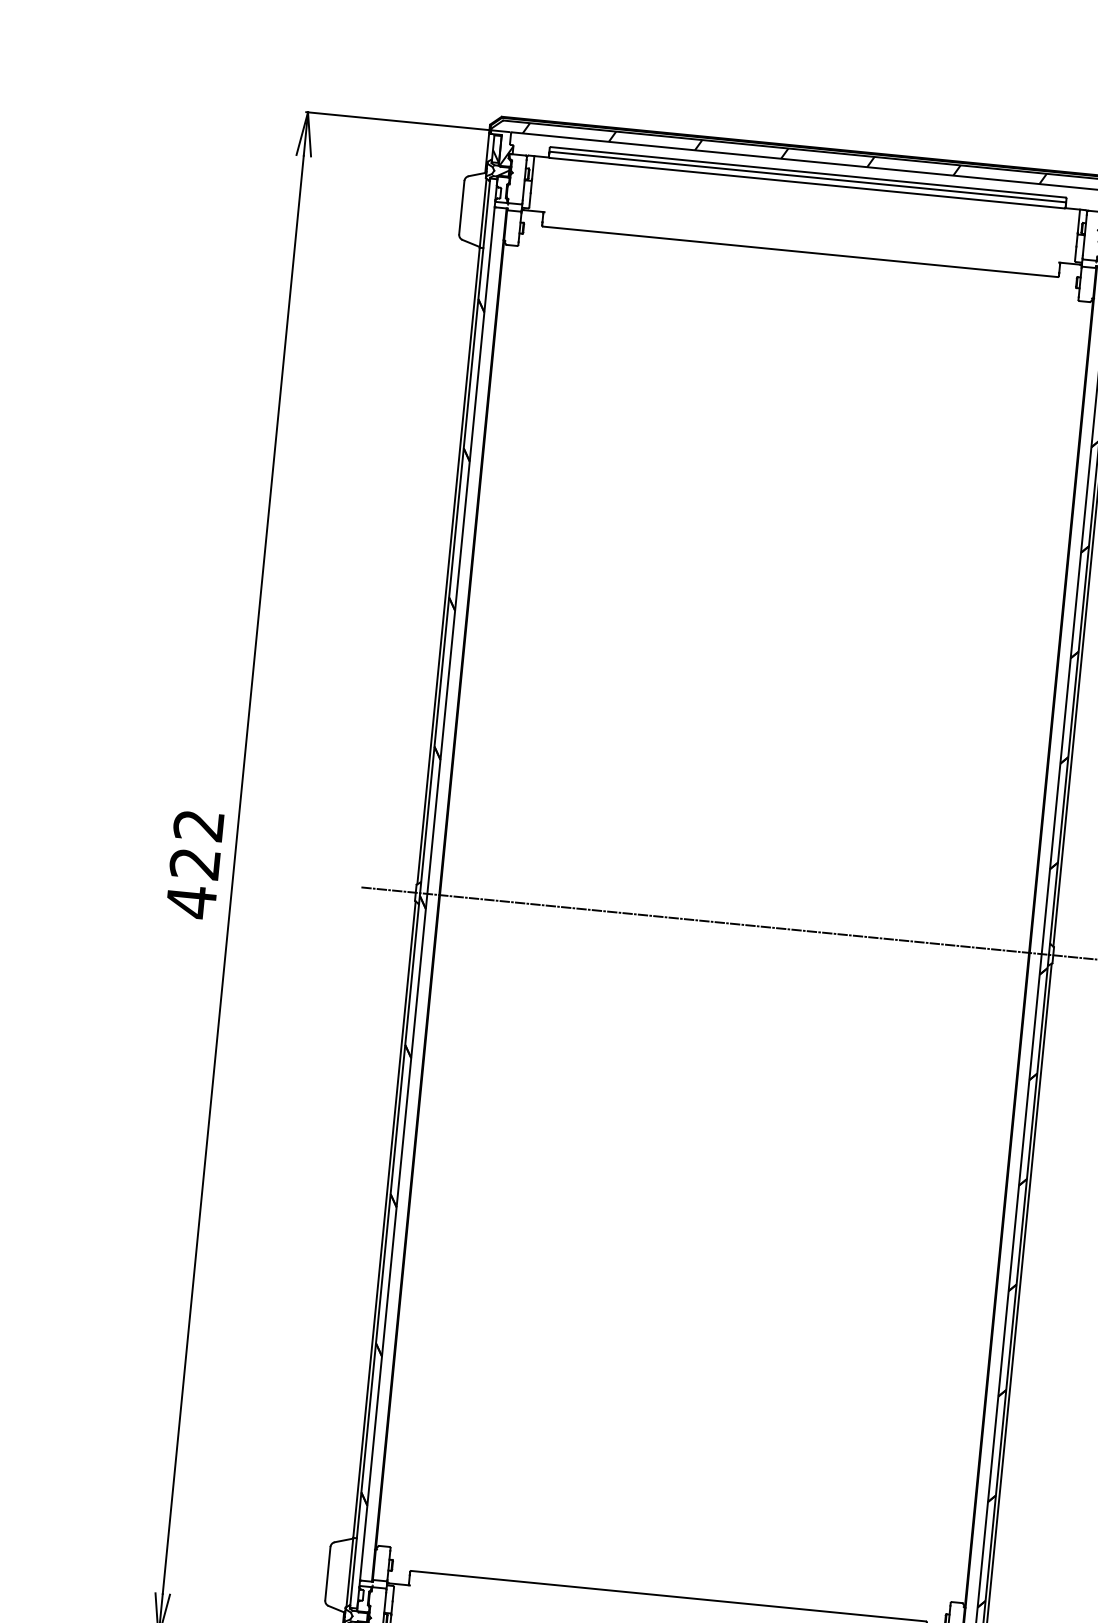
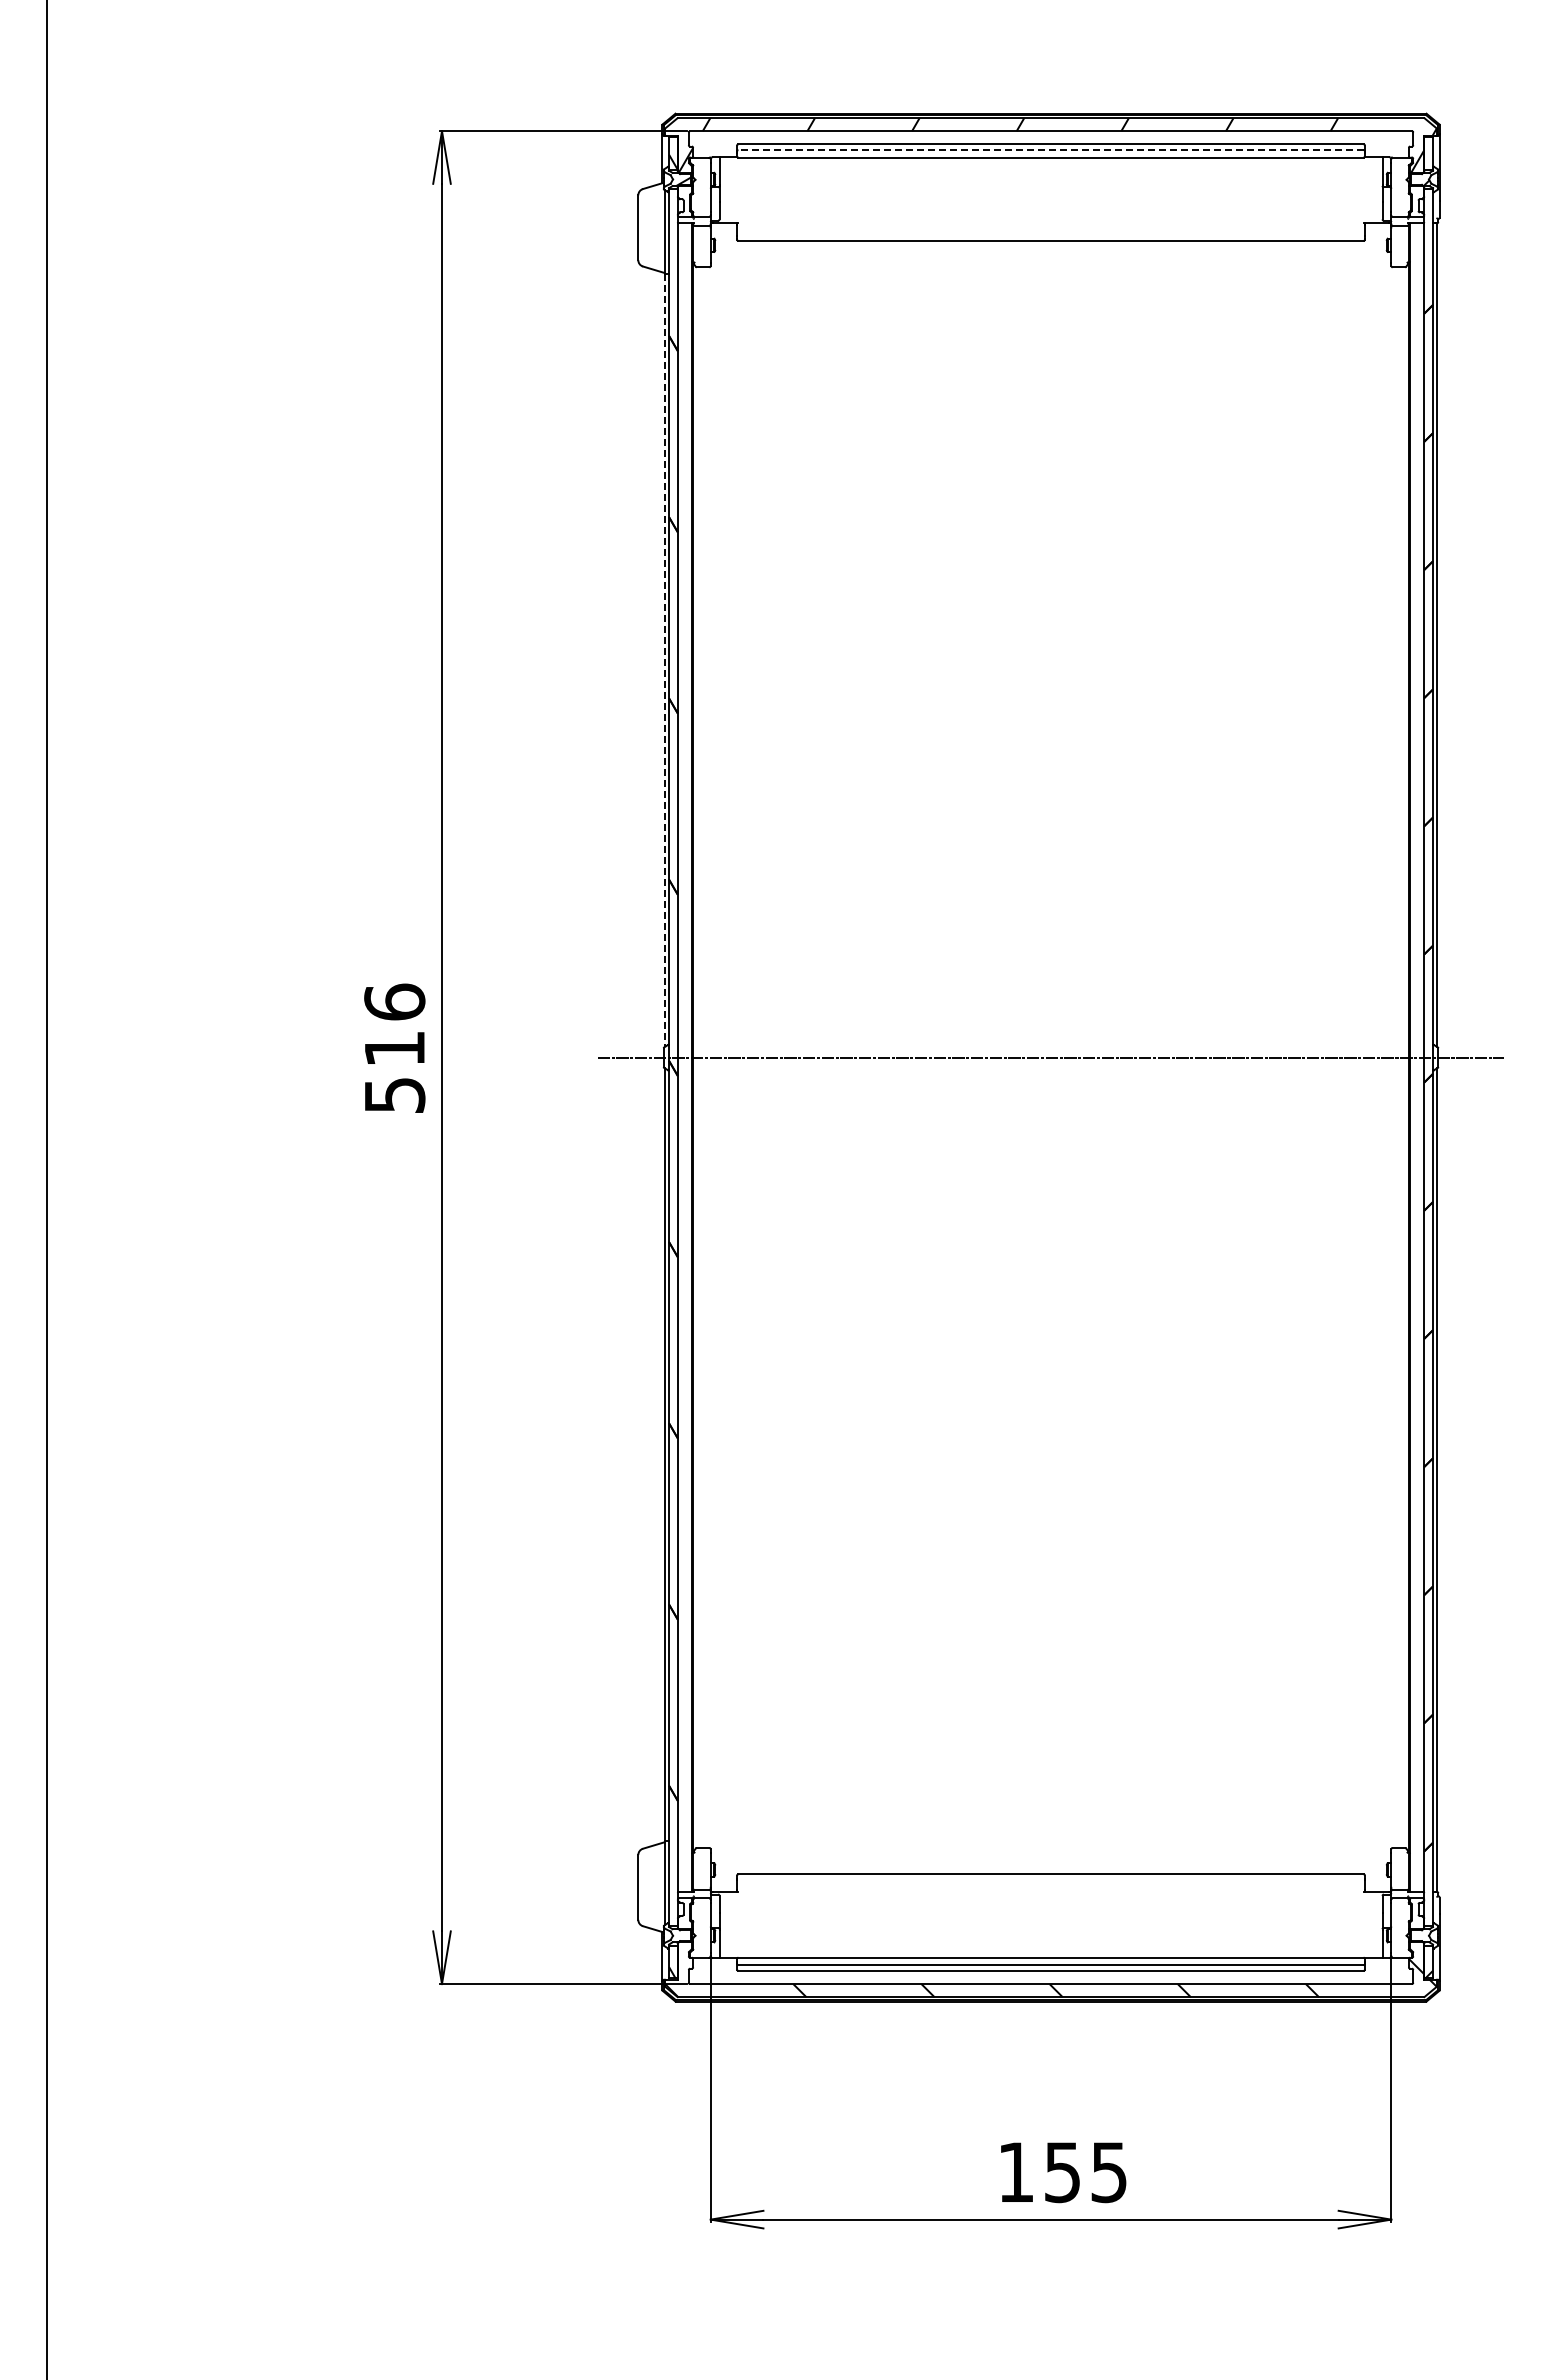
line: (808, 177) -> (1051, 150), solid -> dashed
line: (448, 565) -> (664, 660), solid -> dashed
text: (194, 863) -> (394, 1048), 422 -> 516

